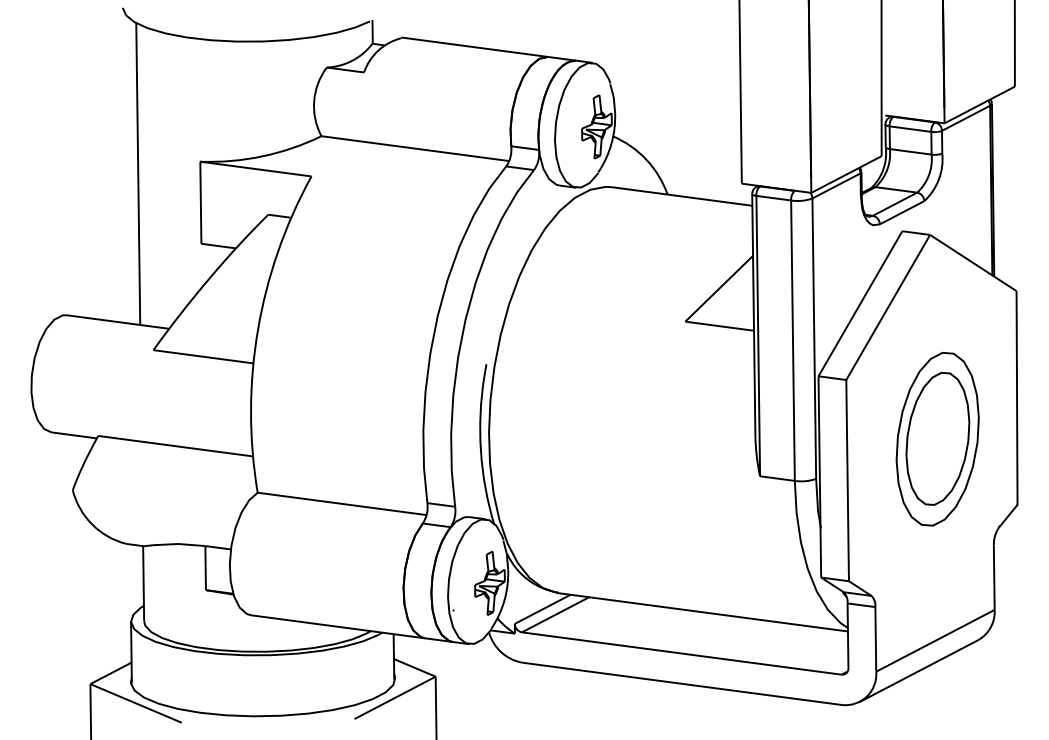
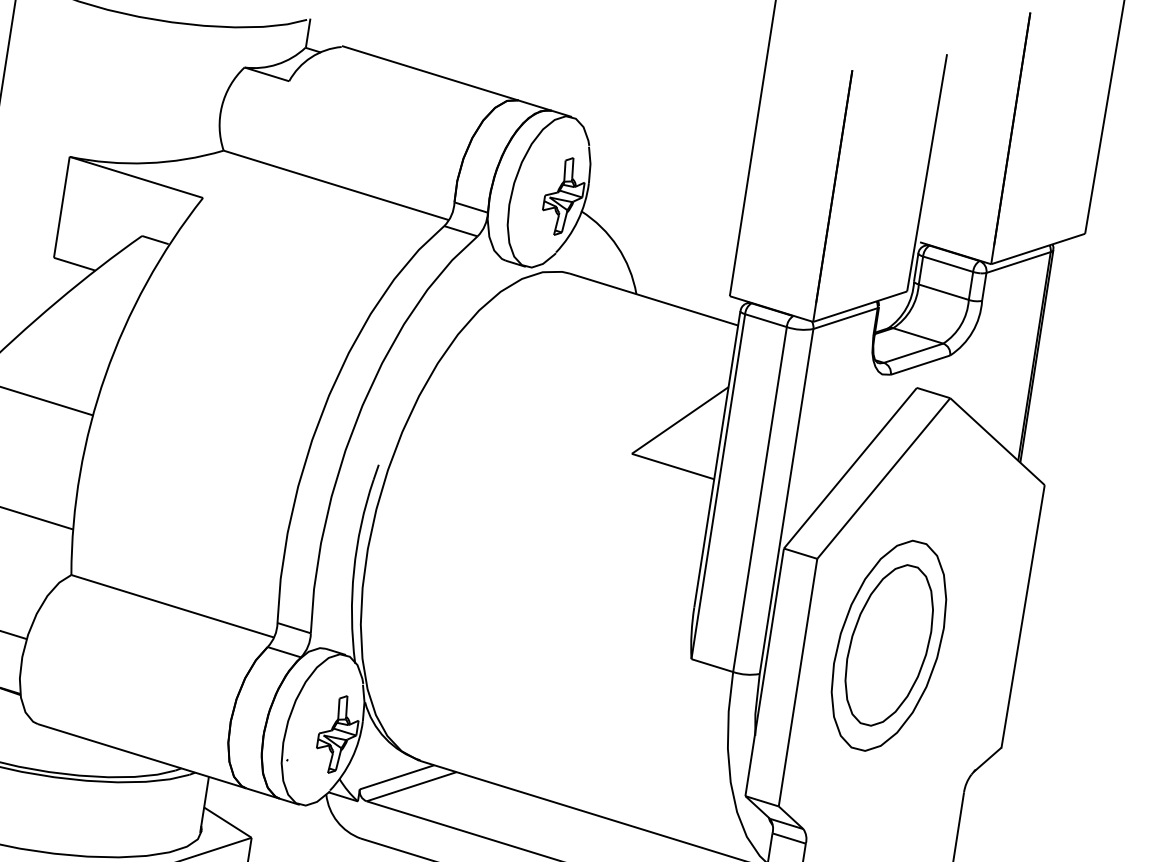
part: (937, 439) -> (888, 646), moved

